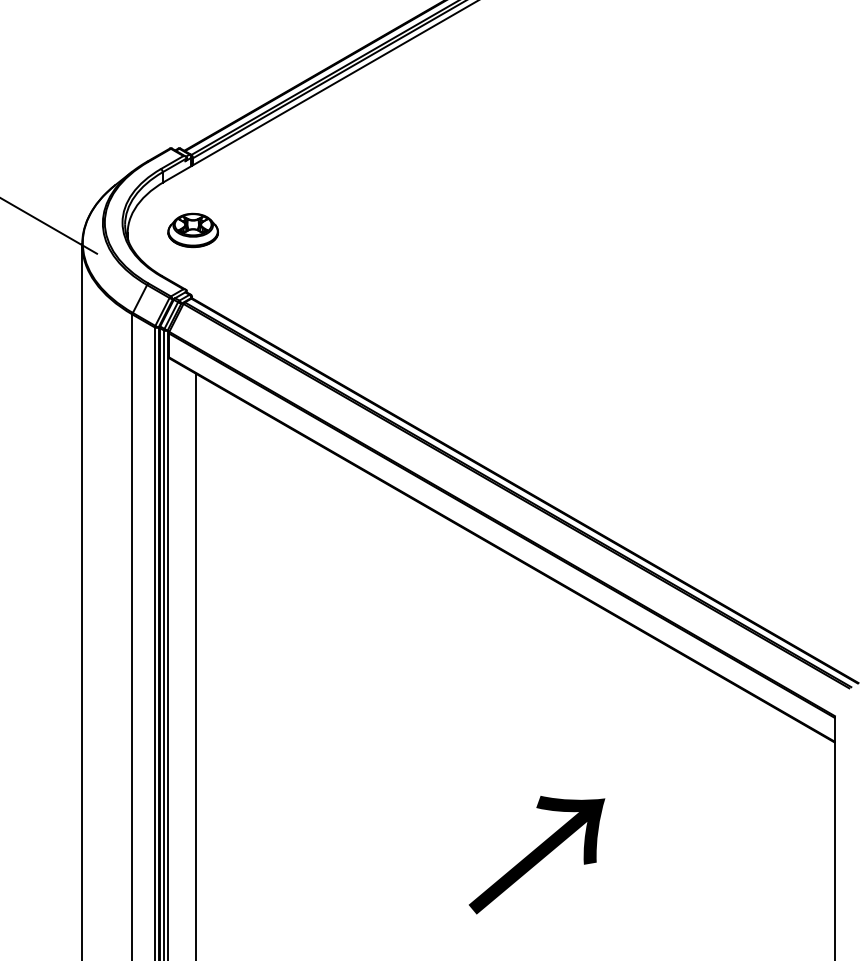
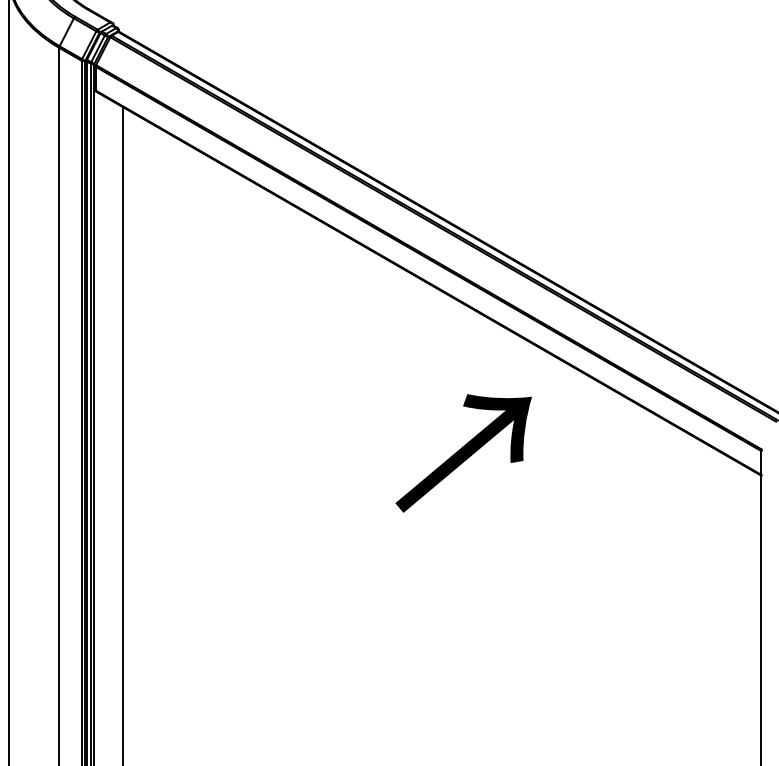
text: (536, 855) -> (463, 453), moved

